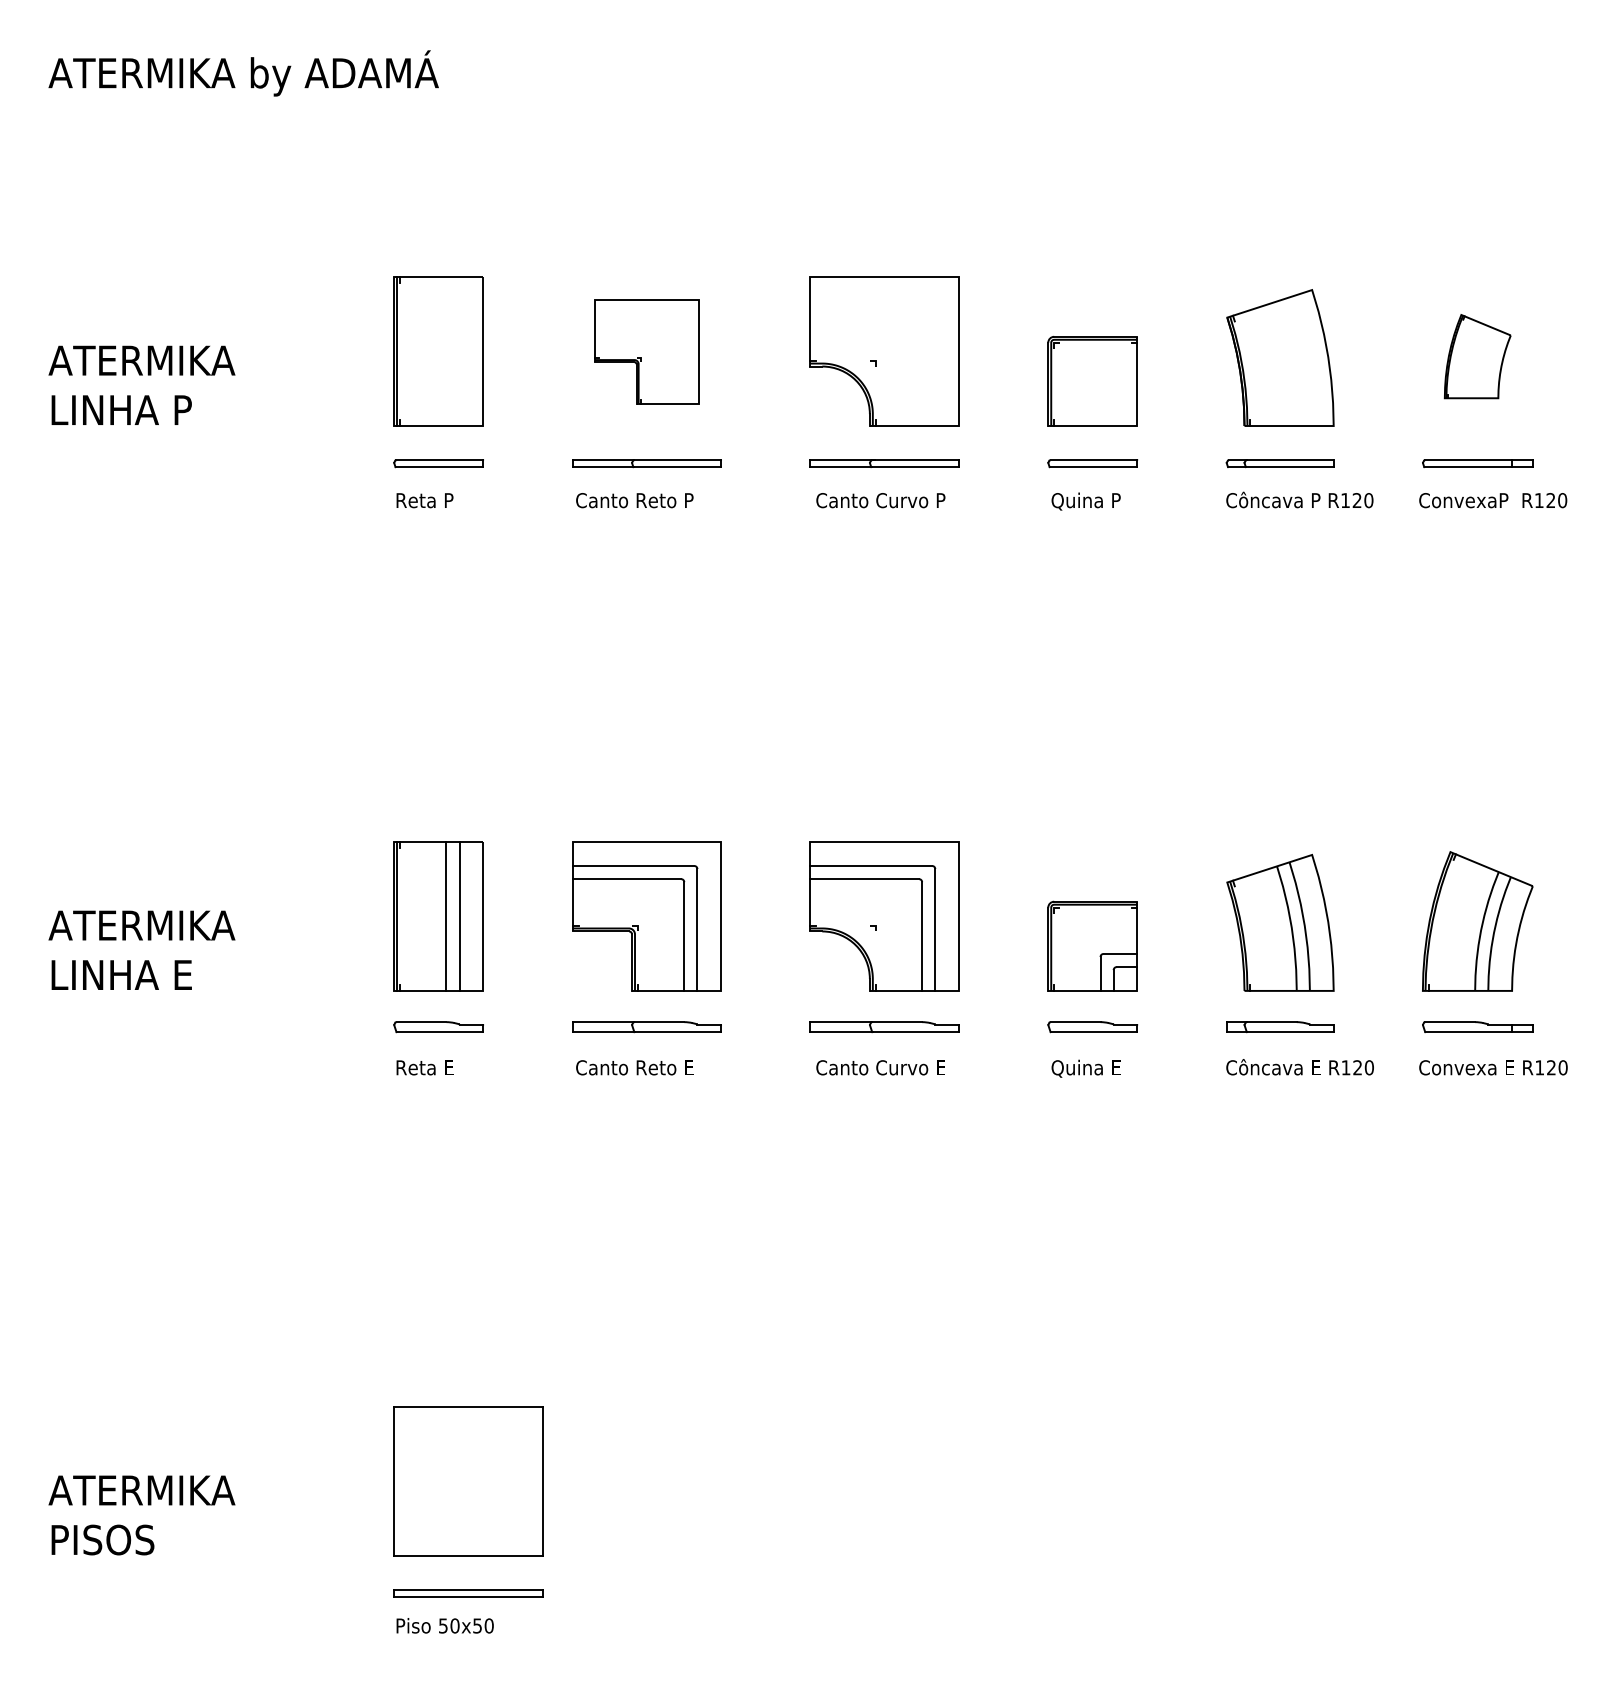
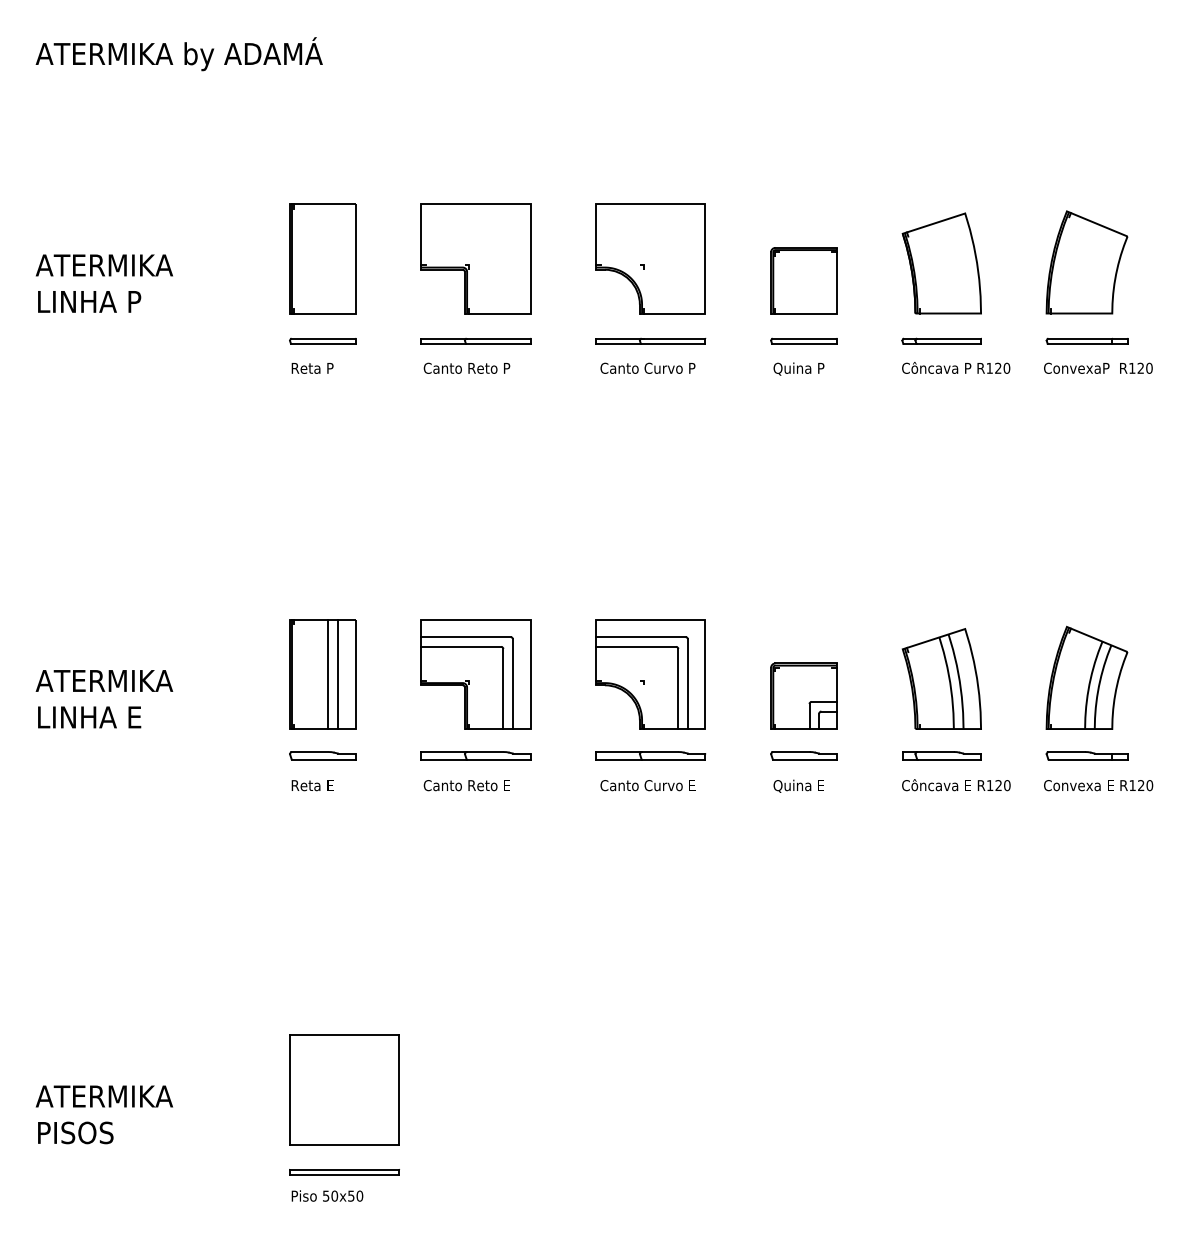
part: (646, 351) -> (475, 258), size x1.43
part: (1477, 356) -> (1086, 262), size x1.67

